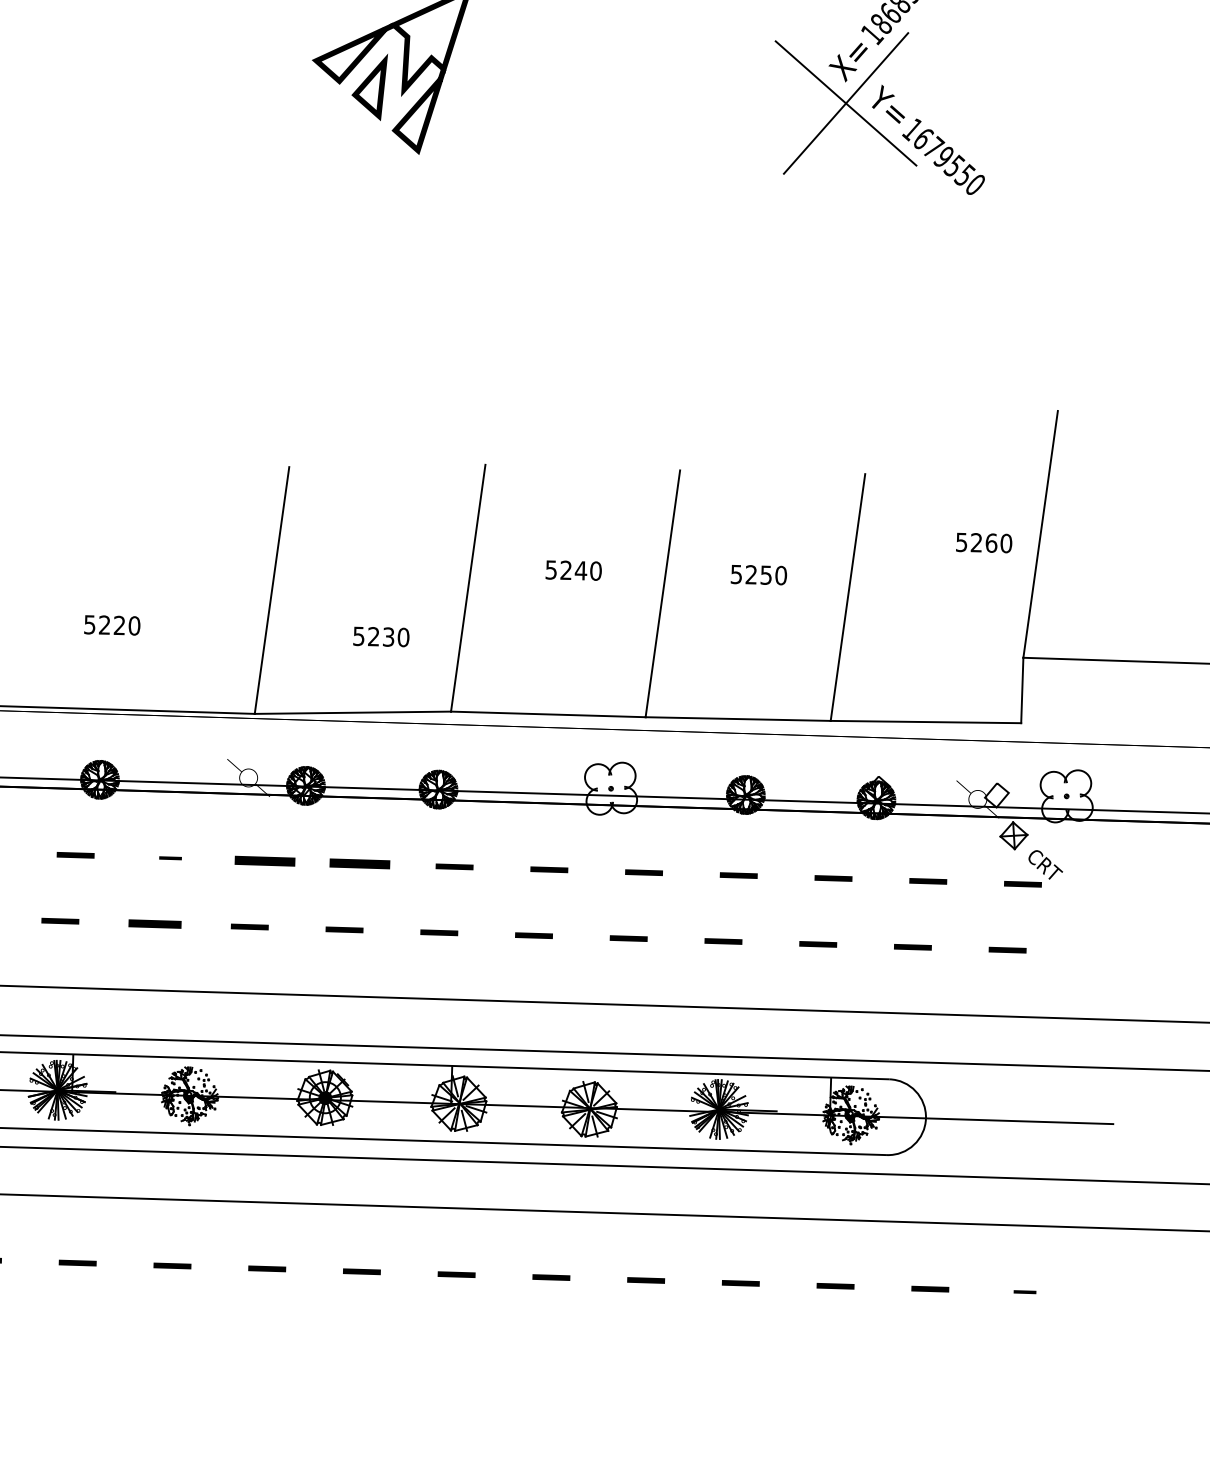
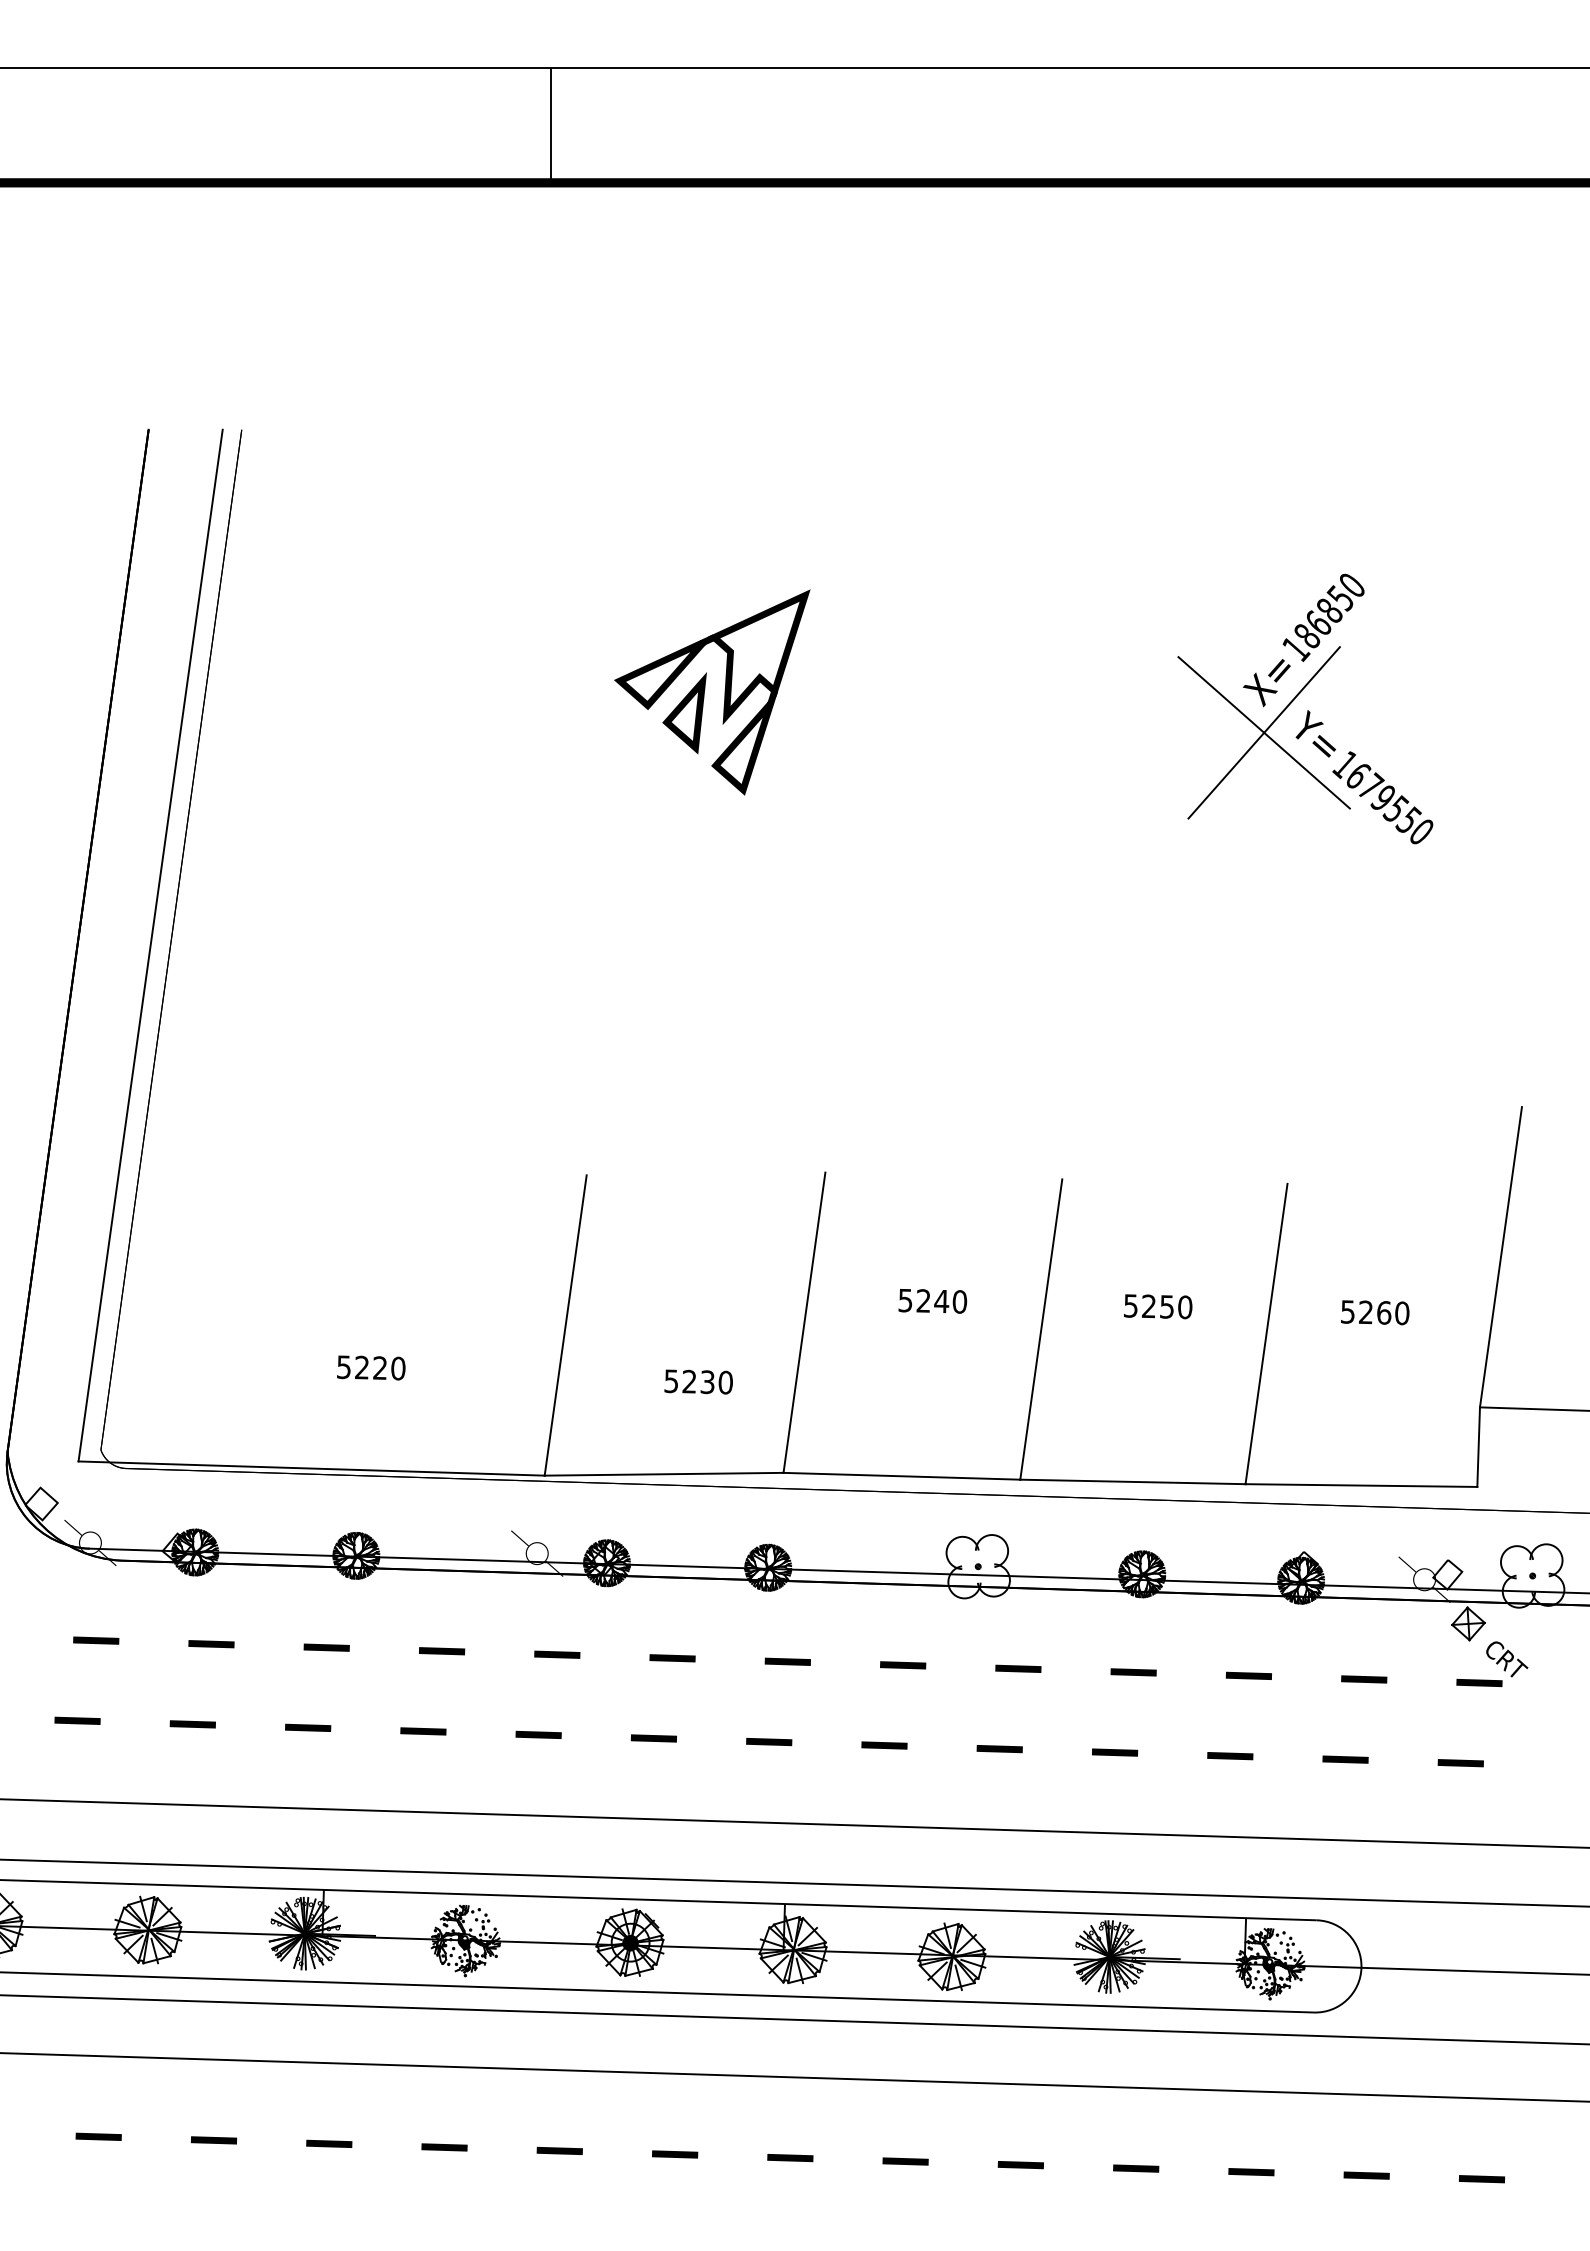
text: (984, 542) -> (1375, 1312), moved
part: (170, 858) -> (442, 1651), size x1.67
part: (265, 860) -> (557, 1654), size x0.62
part: (359, 864) -> (672, 1658), size x0.62
part: (155, 924) -> (423, 1731), size x0.71
part: (1024, 1292) -> (1481, 2179), size x1.67

